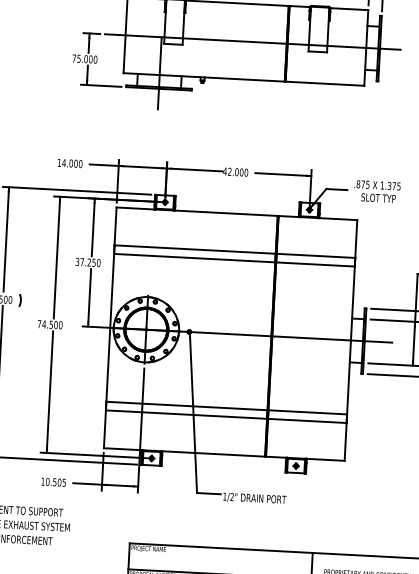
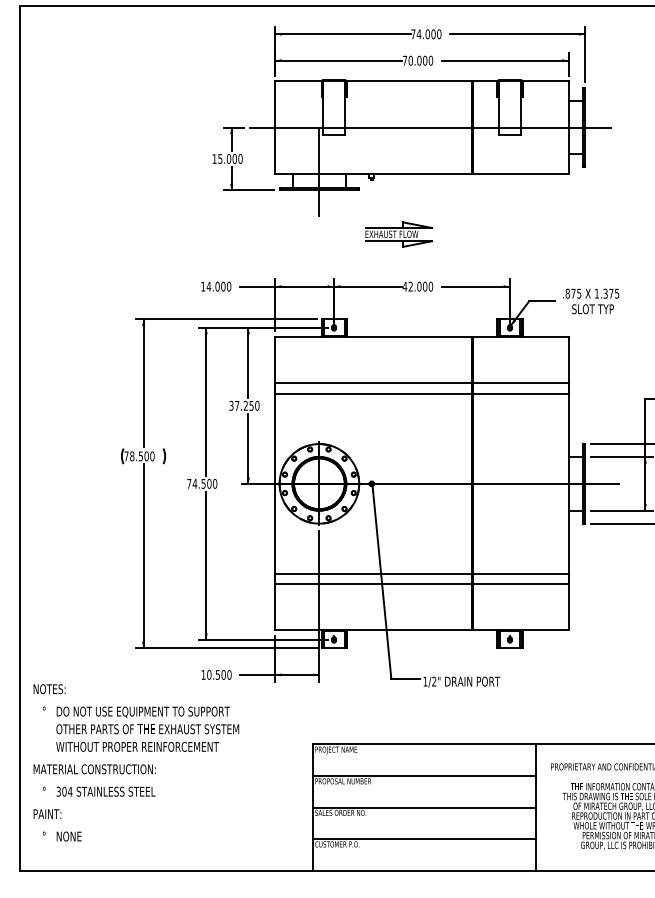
text: (74, 58) -> (214, 158), 75.000 -> 15.000
part: (222, 128) -> (399, 234), added
text: (64, 482) -> (229, 674), 10.505 -> 10.500

